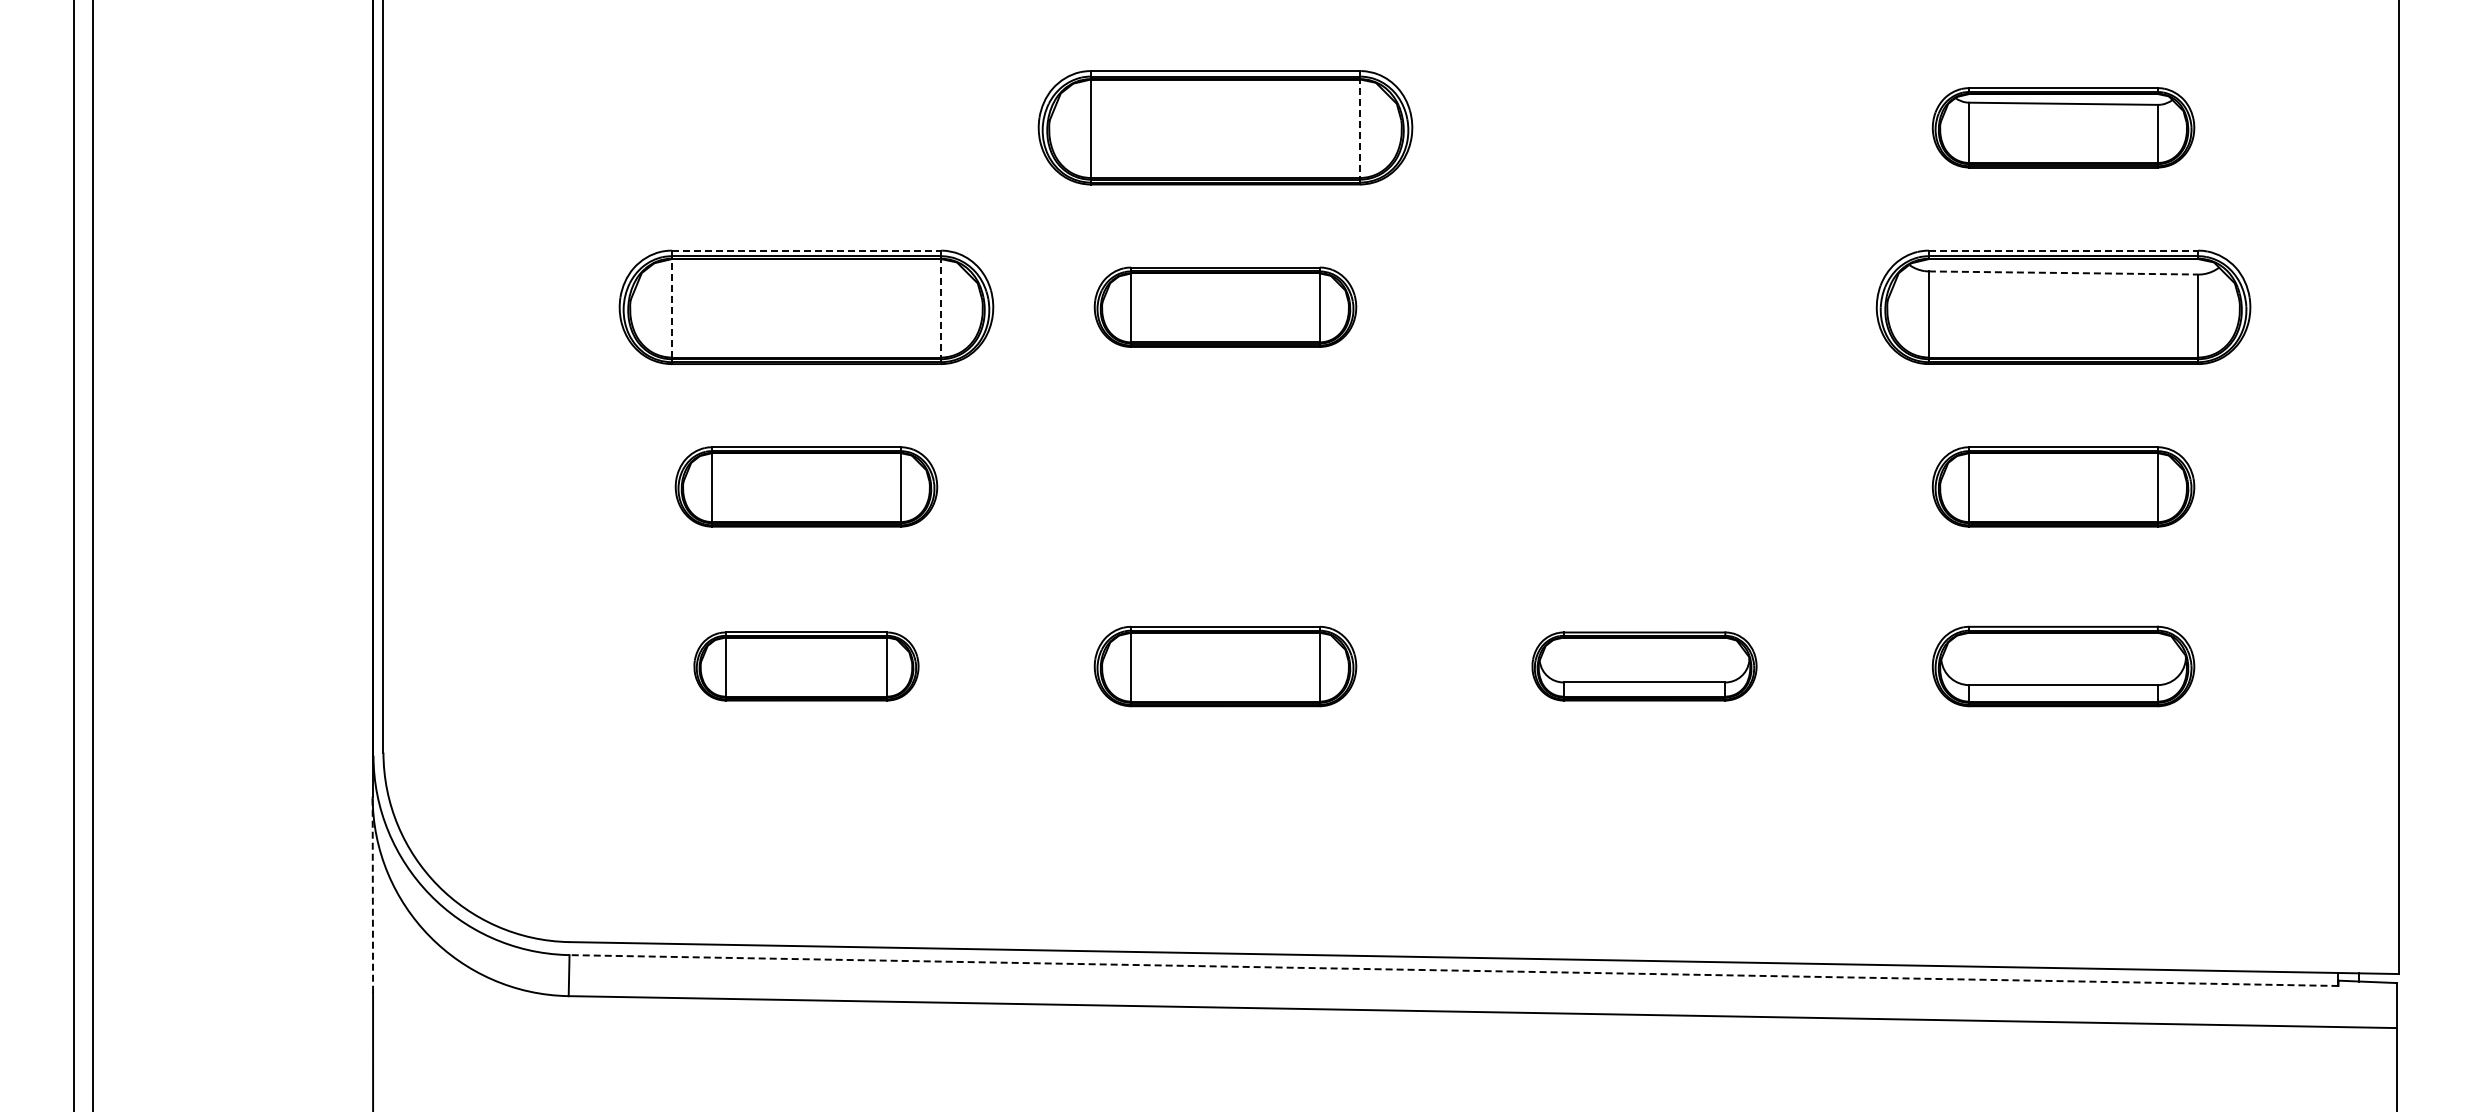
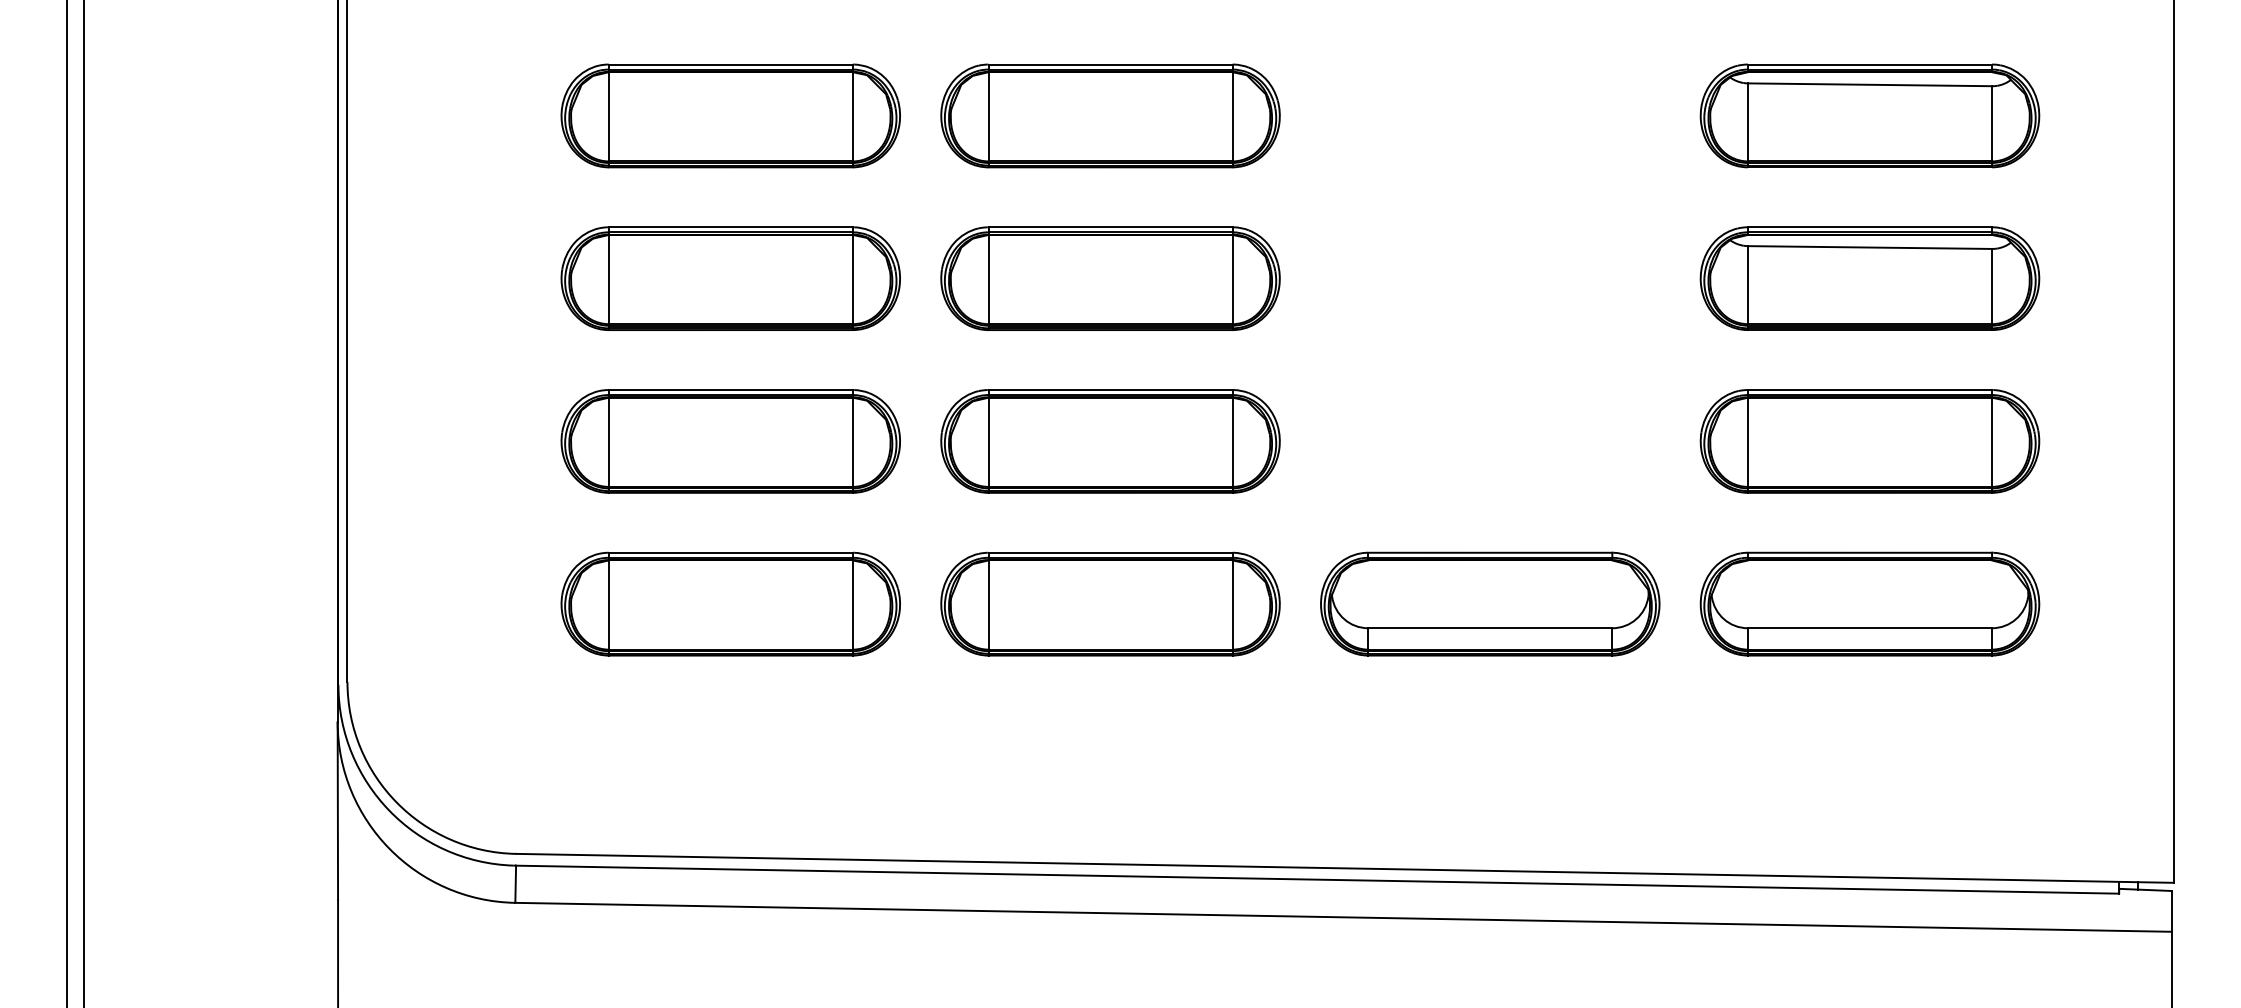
part: (806, 127) -> (730, 115), added
part: (2063, 127) -> (1869, 115), size x1.43
line: (1360, 130) -> (1232, 118), dashed -> solid
line: (806, 250) -> (730, 227), dashed -> solid
line: (2063, 250) -> (1869, 227), dashed -> solid
line: (2063, 273) -> (1869, 247), dashed -> solid
part: (1225, 306) -> (1110, 277), size x1.43
line: (671, 307) -> (608, 278), dashed -> solid
line: (941, 310) -> (853, 281), dashed -> solid
part: (806, 486) -> (730, 441), size x1.43
part: (1225, 486) -> (1110, 441), added
part: (2063, 486) -> (1869, 441), size x1.43
part: (806, 666) -> (730, 604), size x1.67
part: (1225, 666) -> (1110, 604), size x1.43
part: (1644, 666) -> (1490, 604), size x1.67
part: (2063, 666) -> (1869, 604), size x1.43
line: (372, 894) -> (337, 810), dashed -> solid
line: (1454, 970) -> (1318, 879), dashed -> solid

